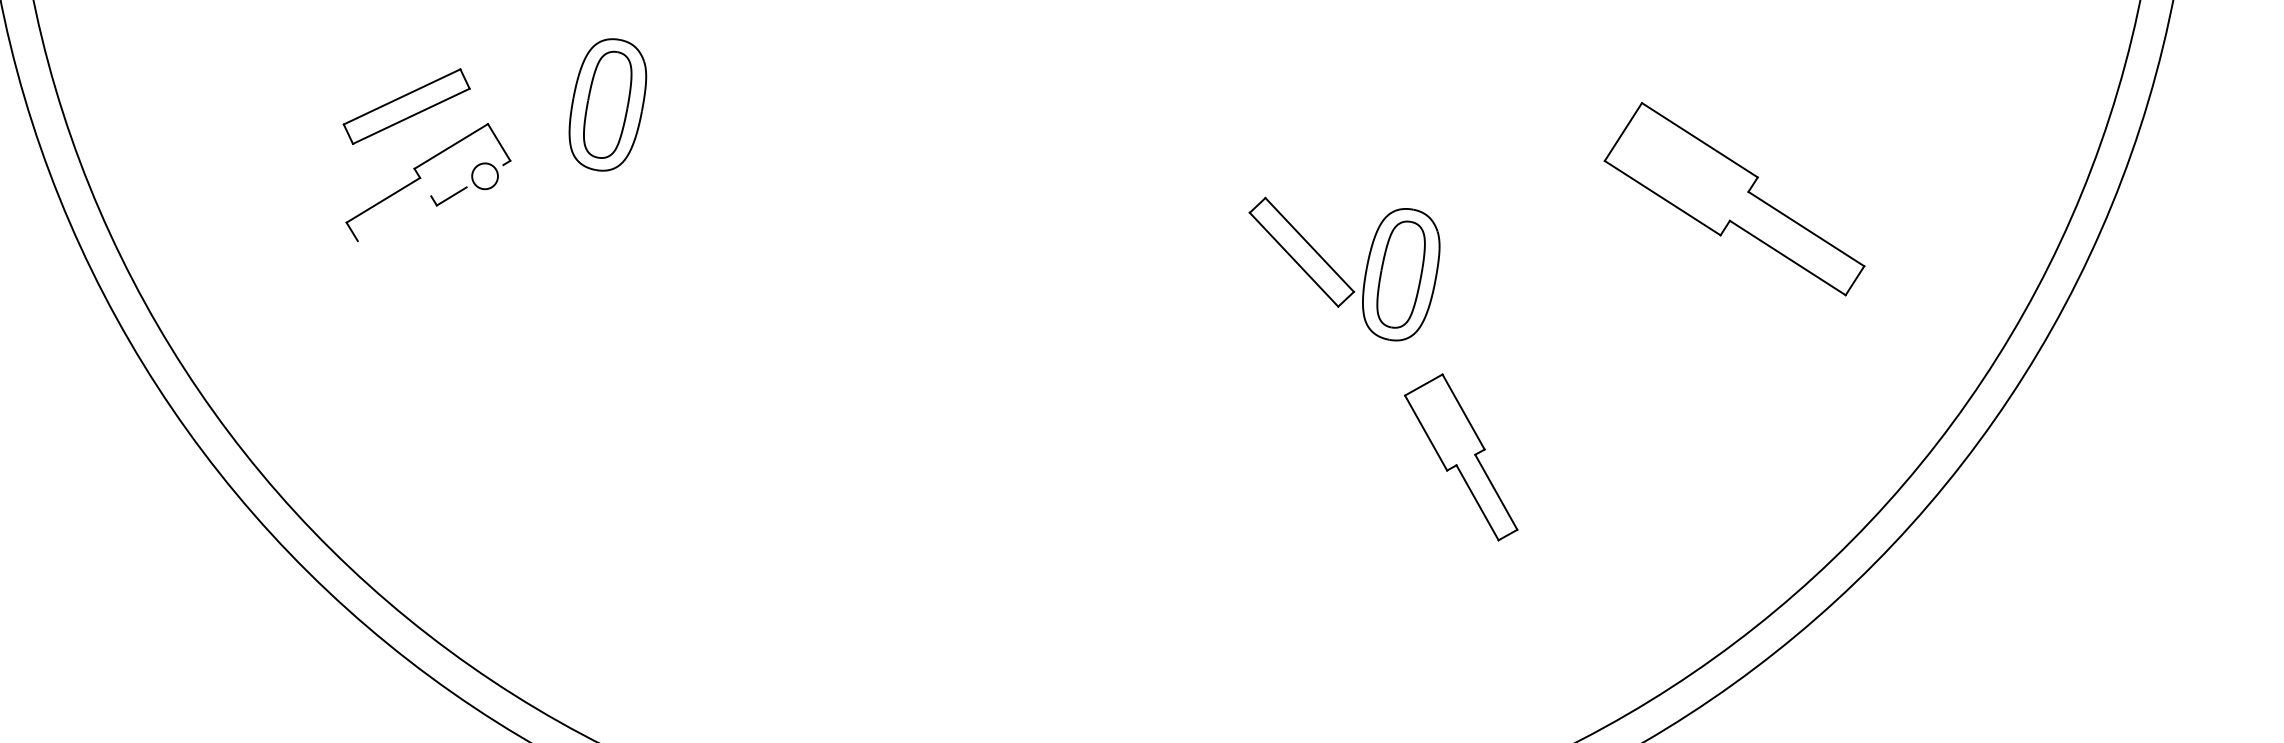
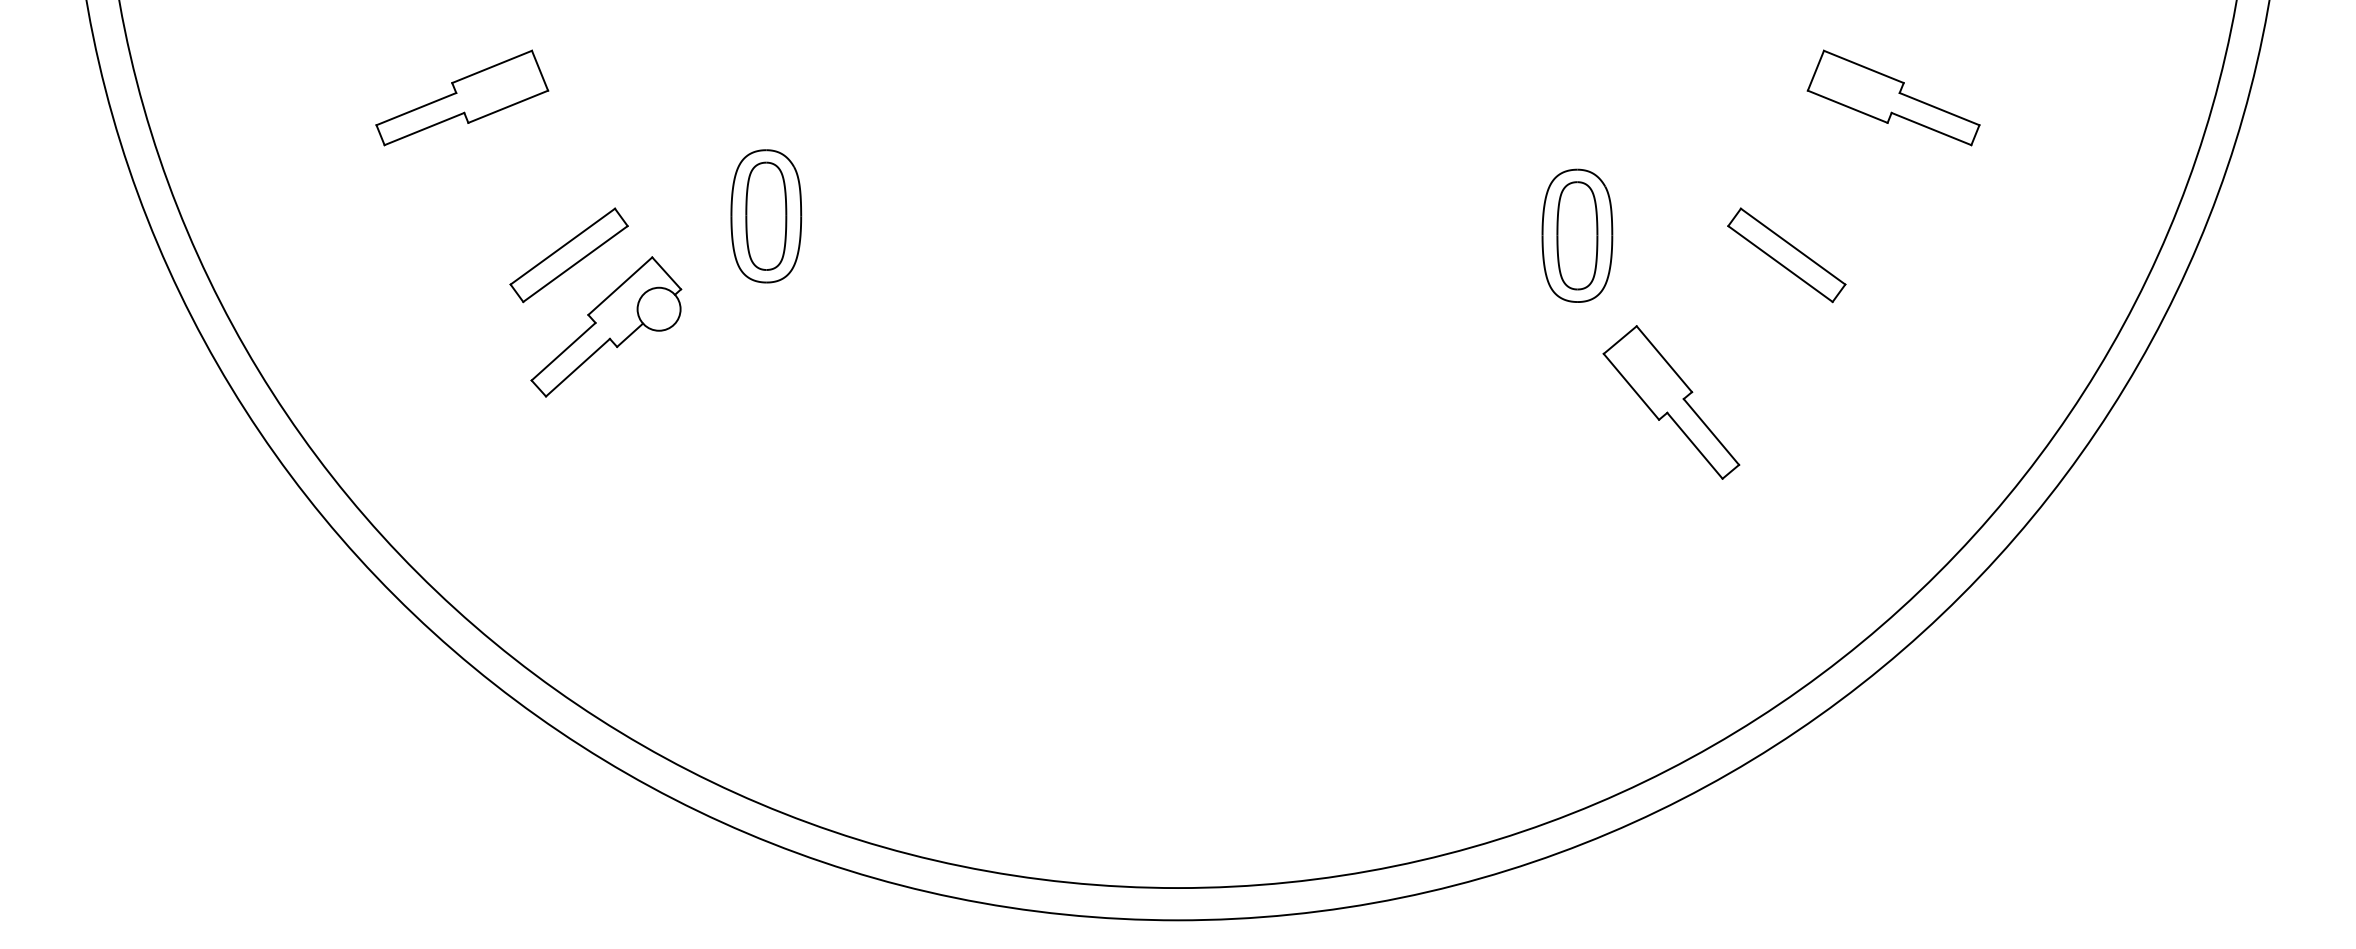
circle: (484, 175) -> (658, 308), size x1.67
part: (1737, 197) -> (1893, 97), size x0.62
line: (394, 218) -> (577, 367), added
part: (1301, 252) -> (1786, 255), moved

